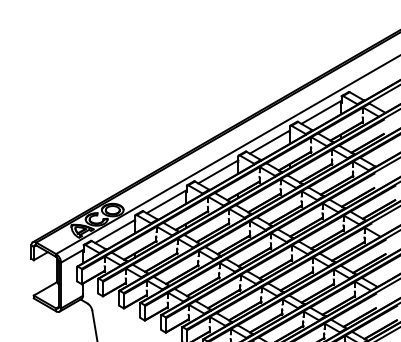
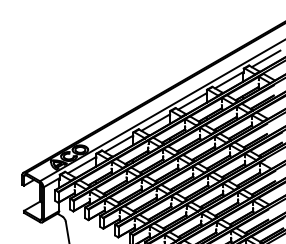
line: (373, 82) -> (266, 58), added

